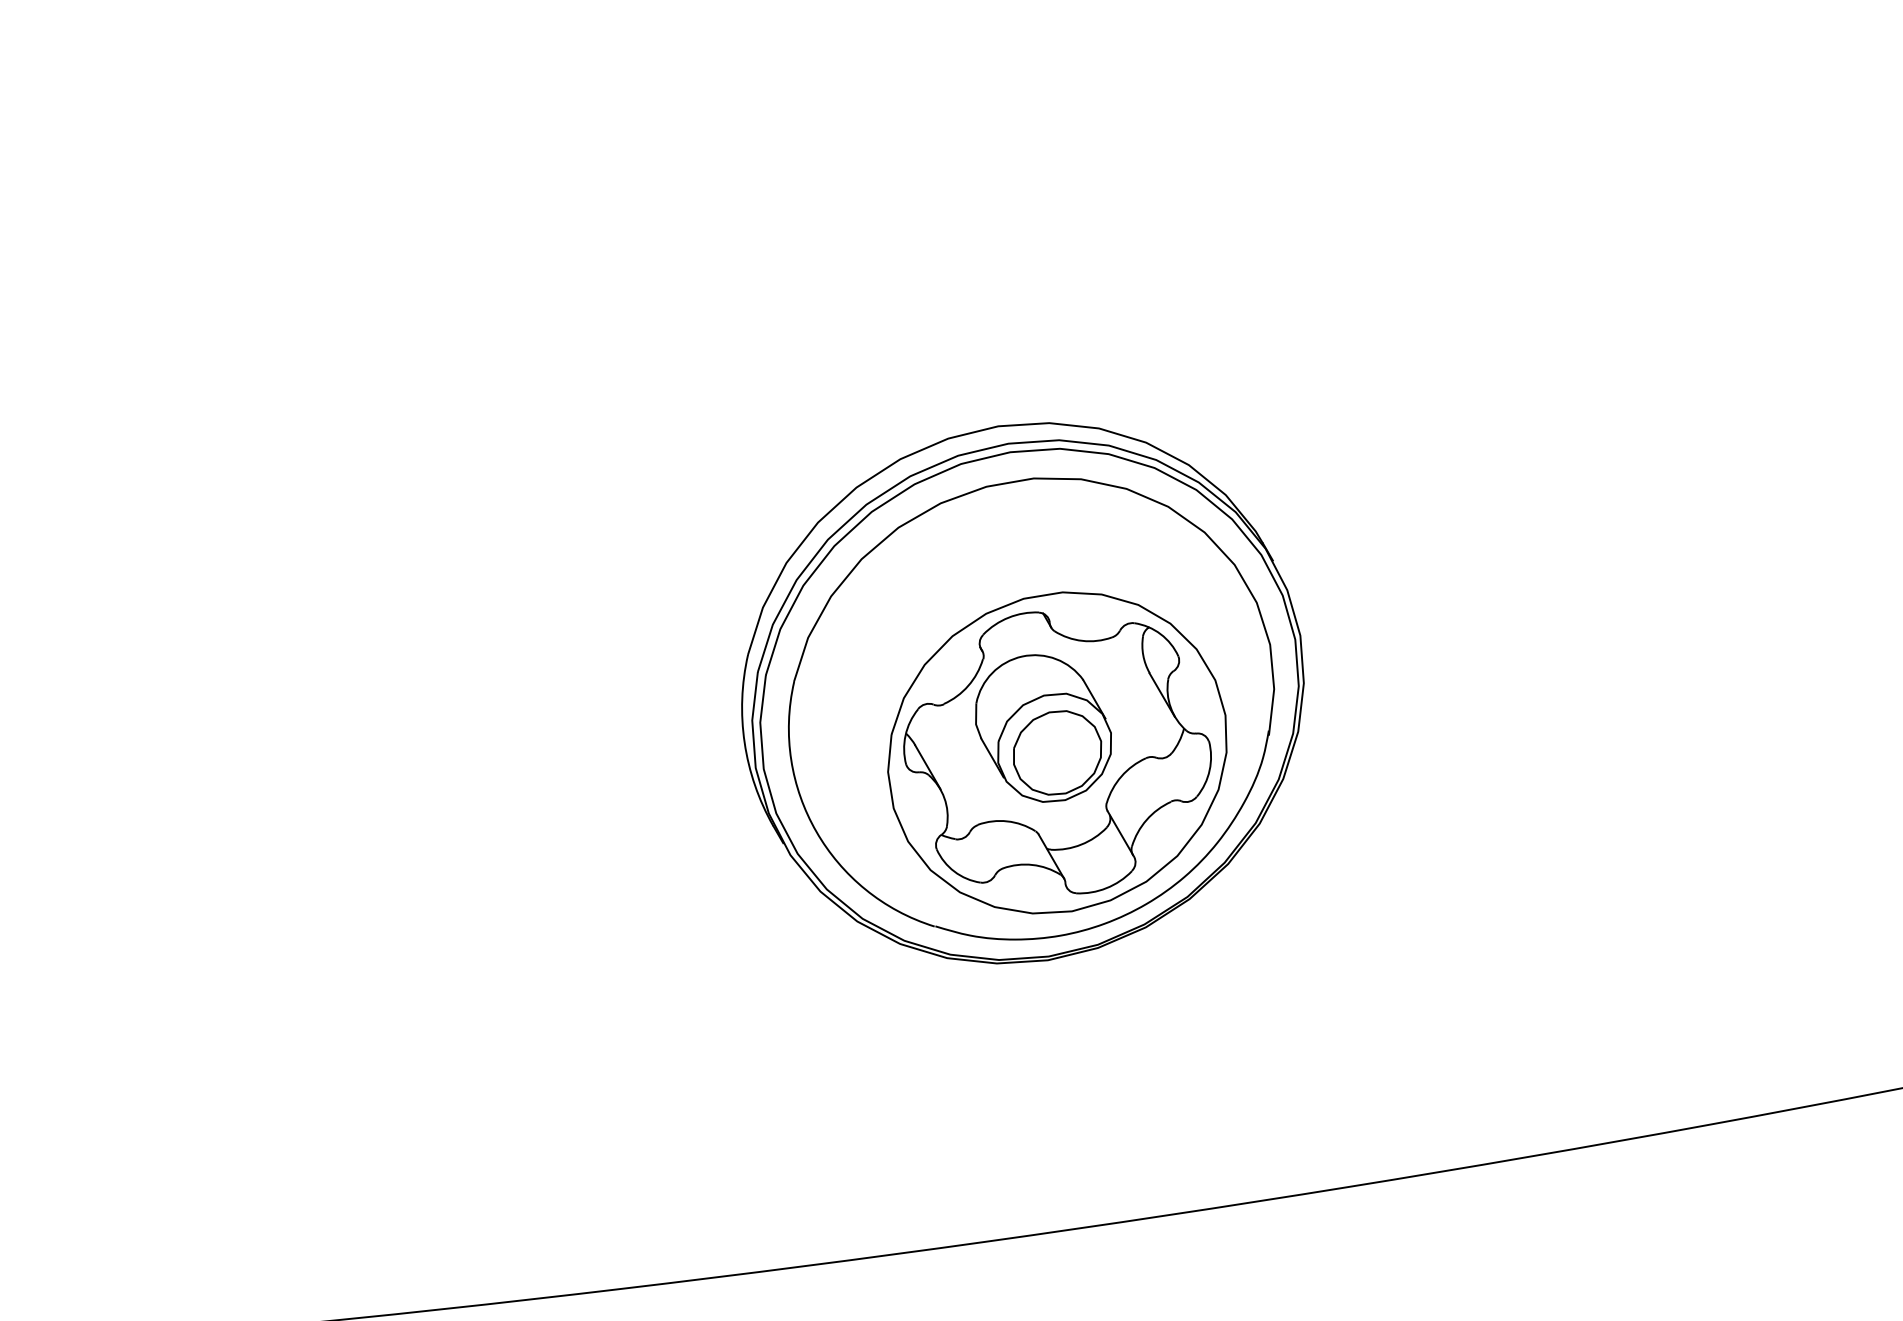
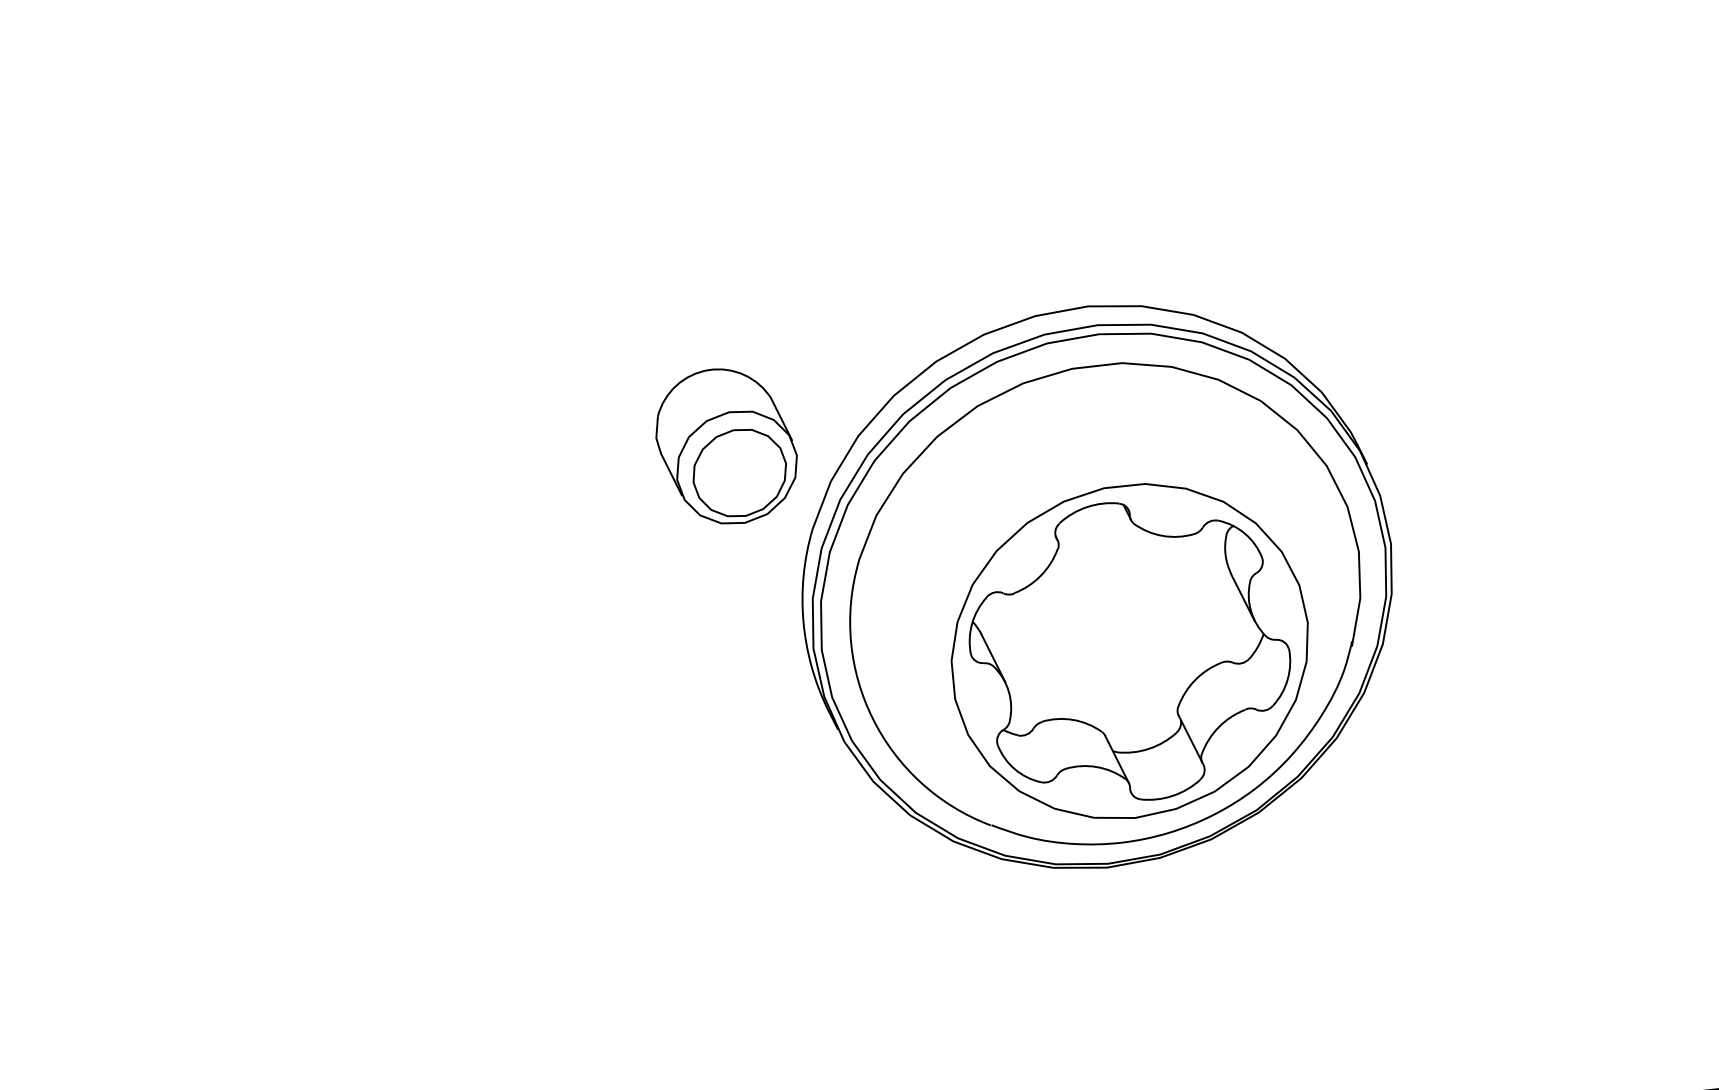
part: (1043, 728) -> (726, 446), moved

